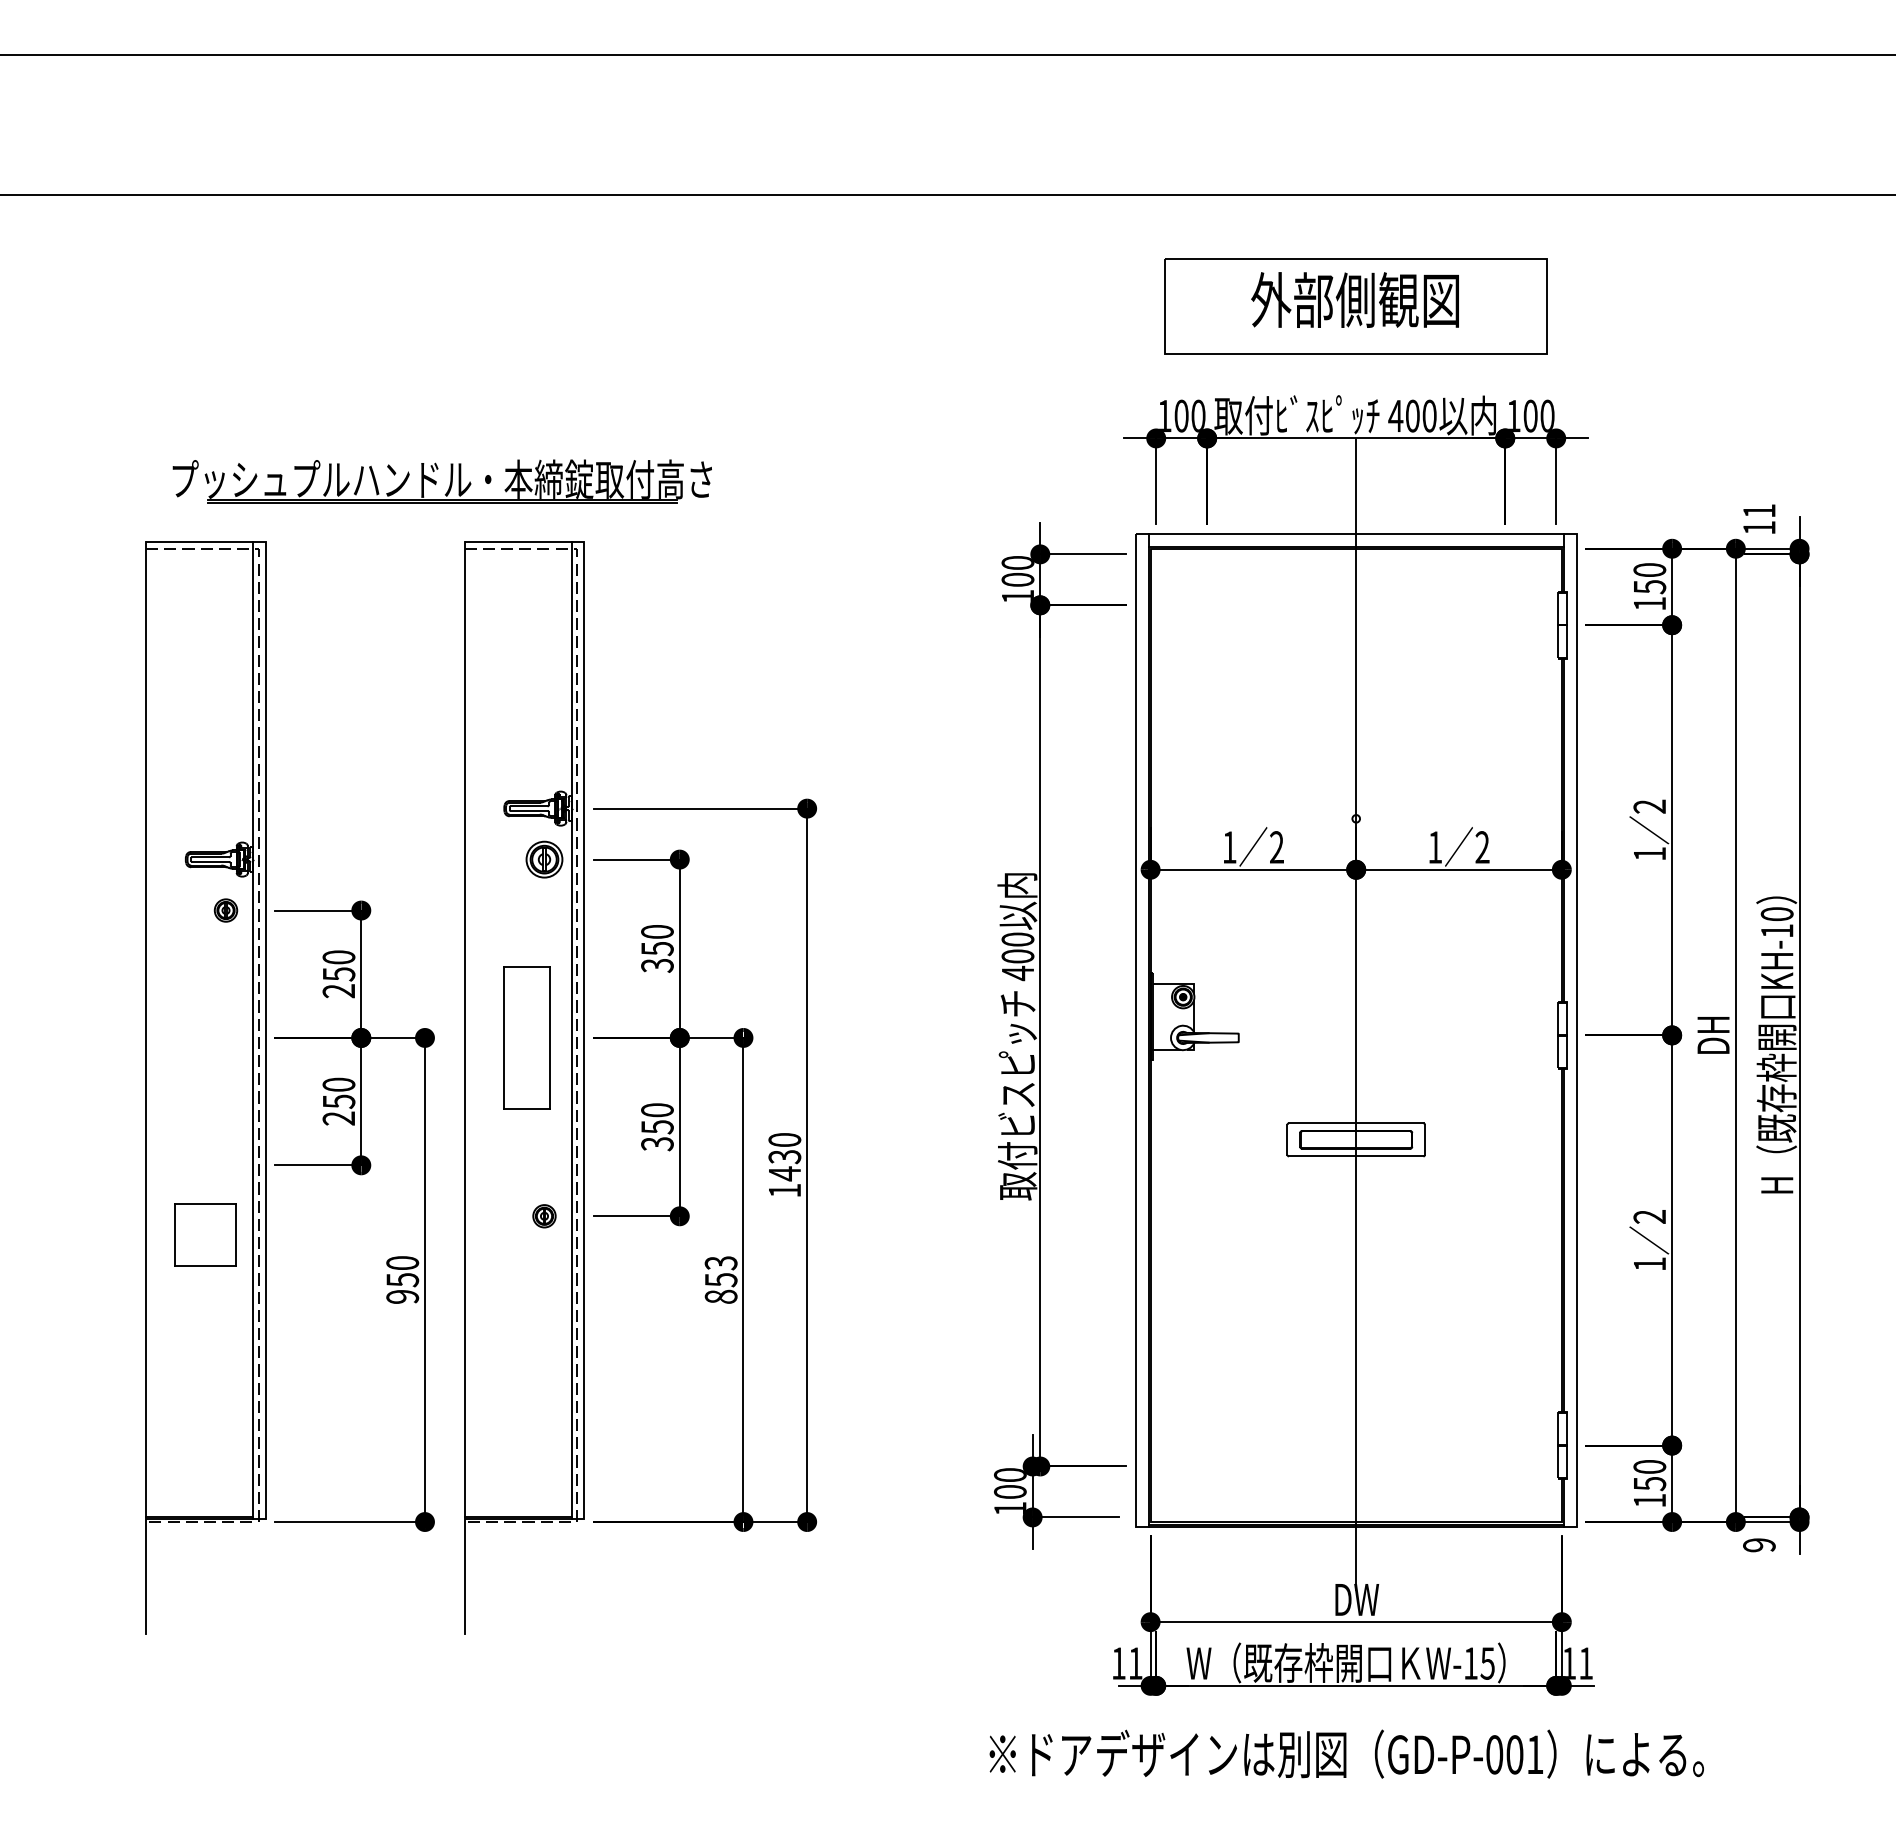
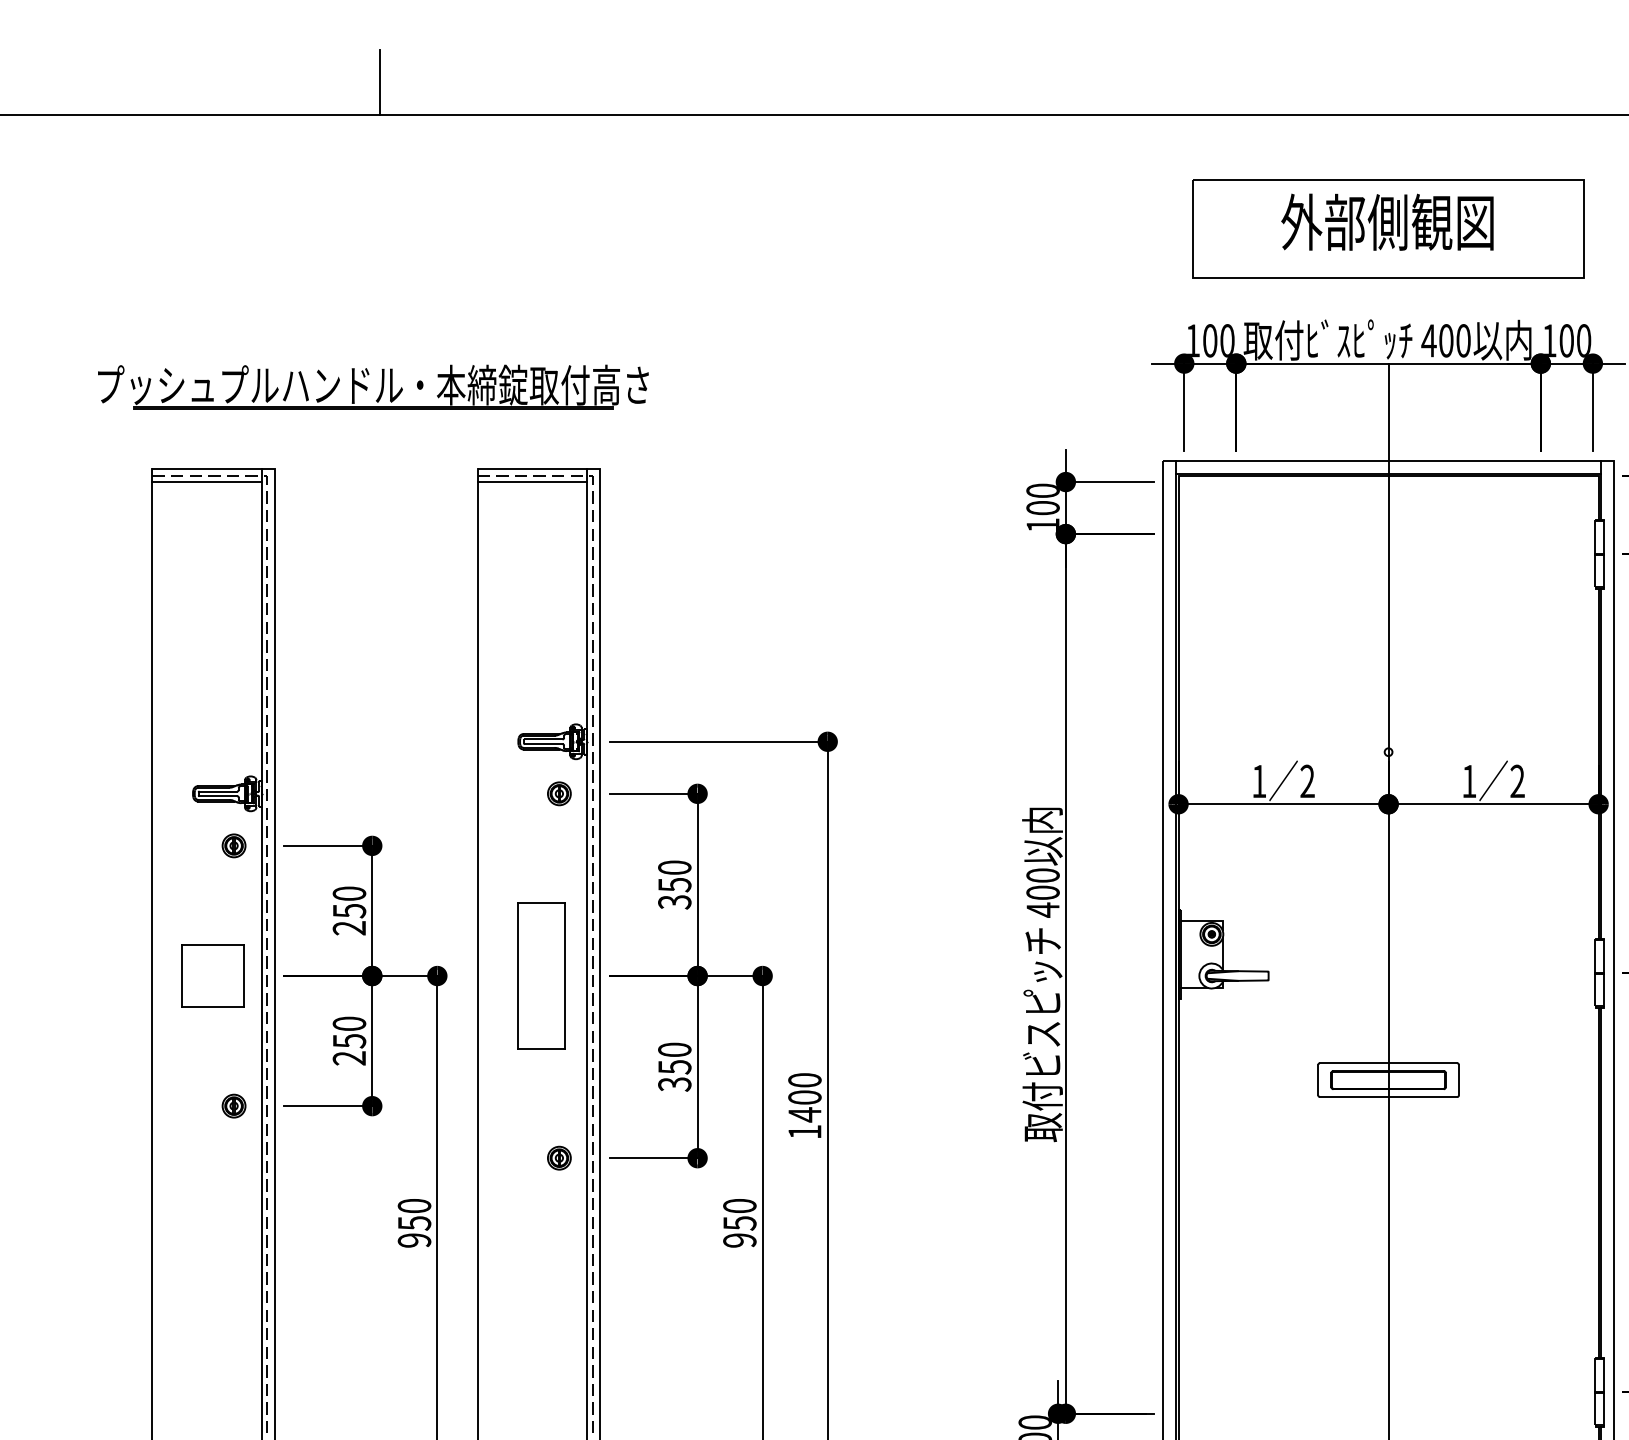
line: (368, 163) -> (379, 82), added
part: (441, 481) -> (372, 387), moved
line: (199, 554) -> (206, 482), added
line: (517, 554) -> (531, 482), added
part: (544, 859) -> (559, 793), size x0.62
text: (784, 1157) -> (804, 1098), 1430 -> 1400
part: (225, 1165) -> (233, 1106), added
part: (205, 1234) -> (213, 975), moved
text: (720, 1279) -> (739, 1222), 853 -> 950

